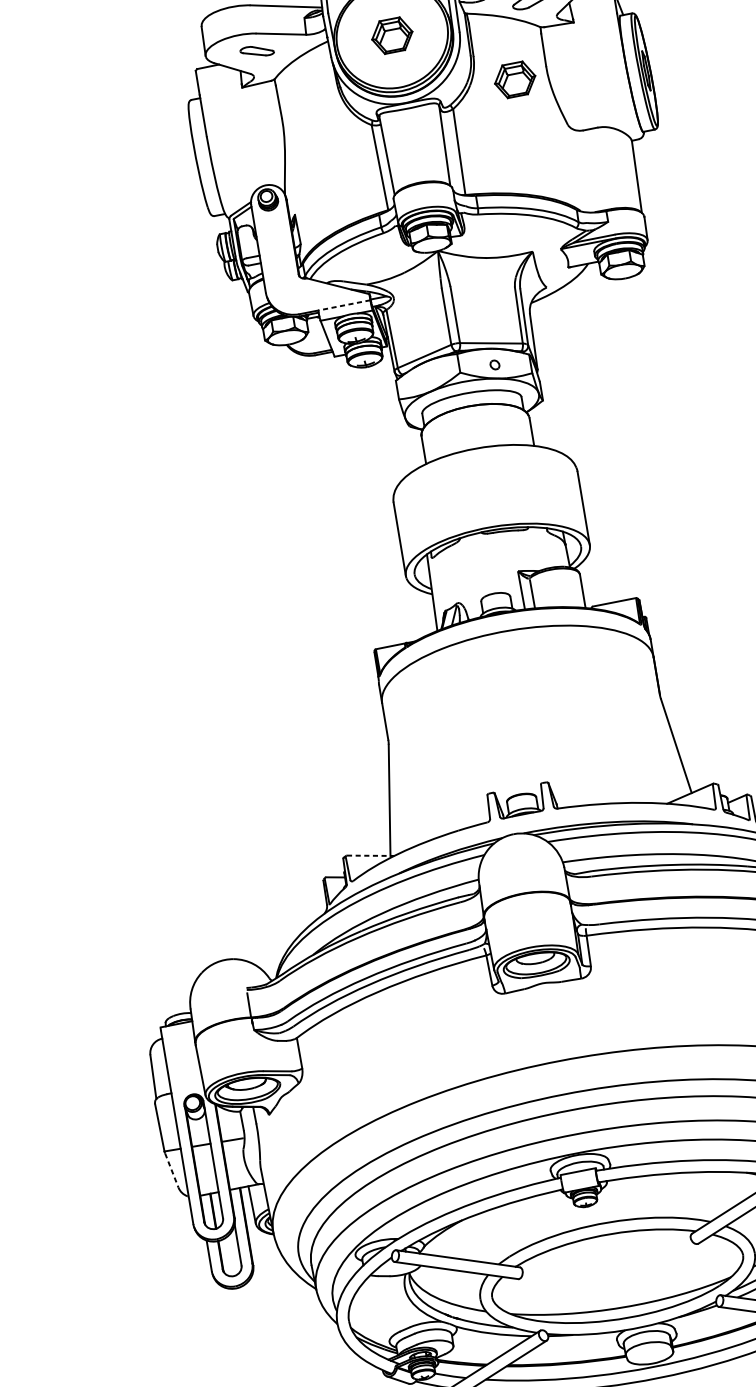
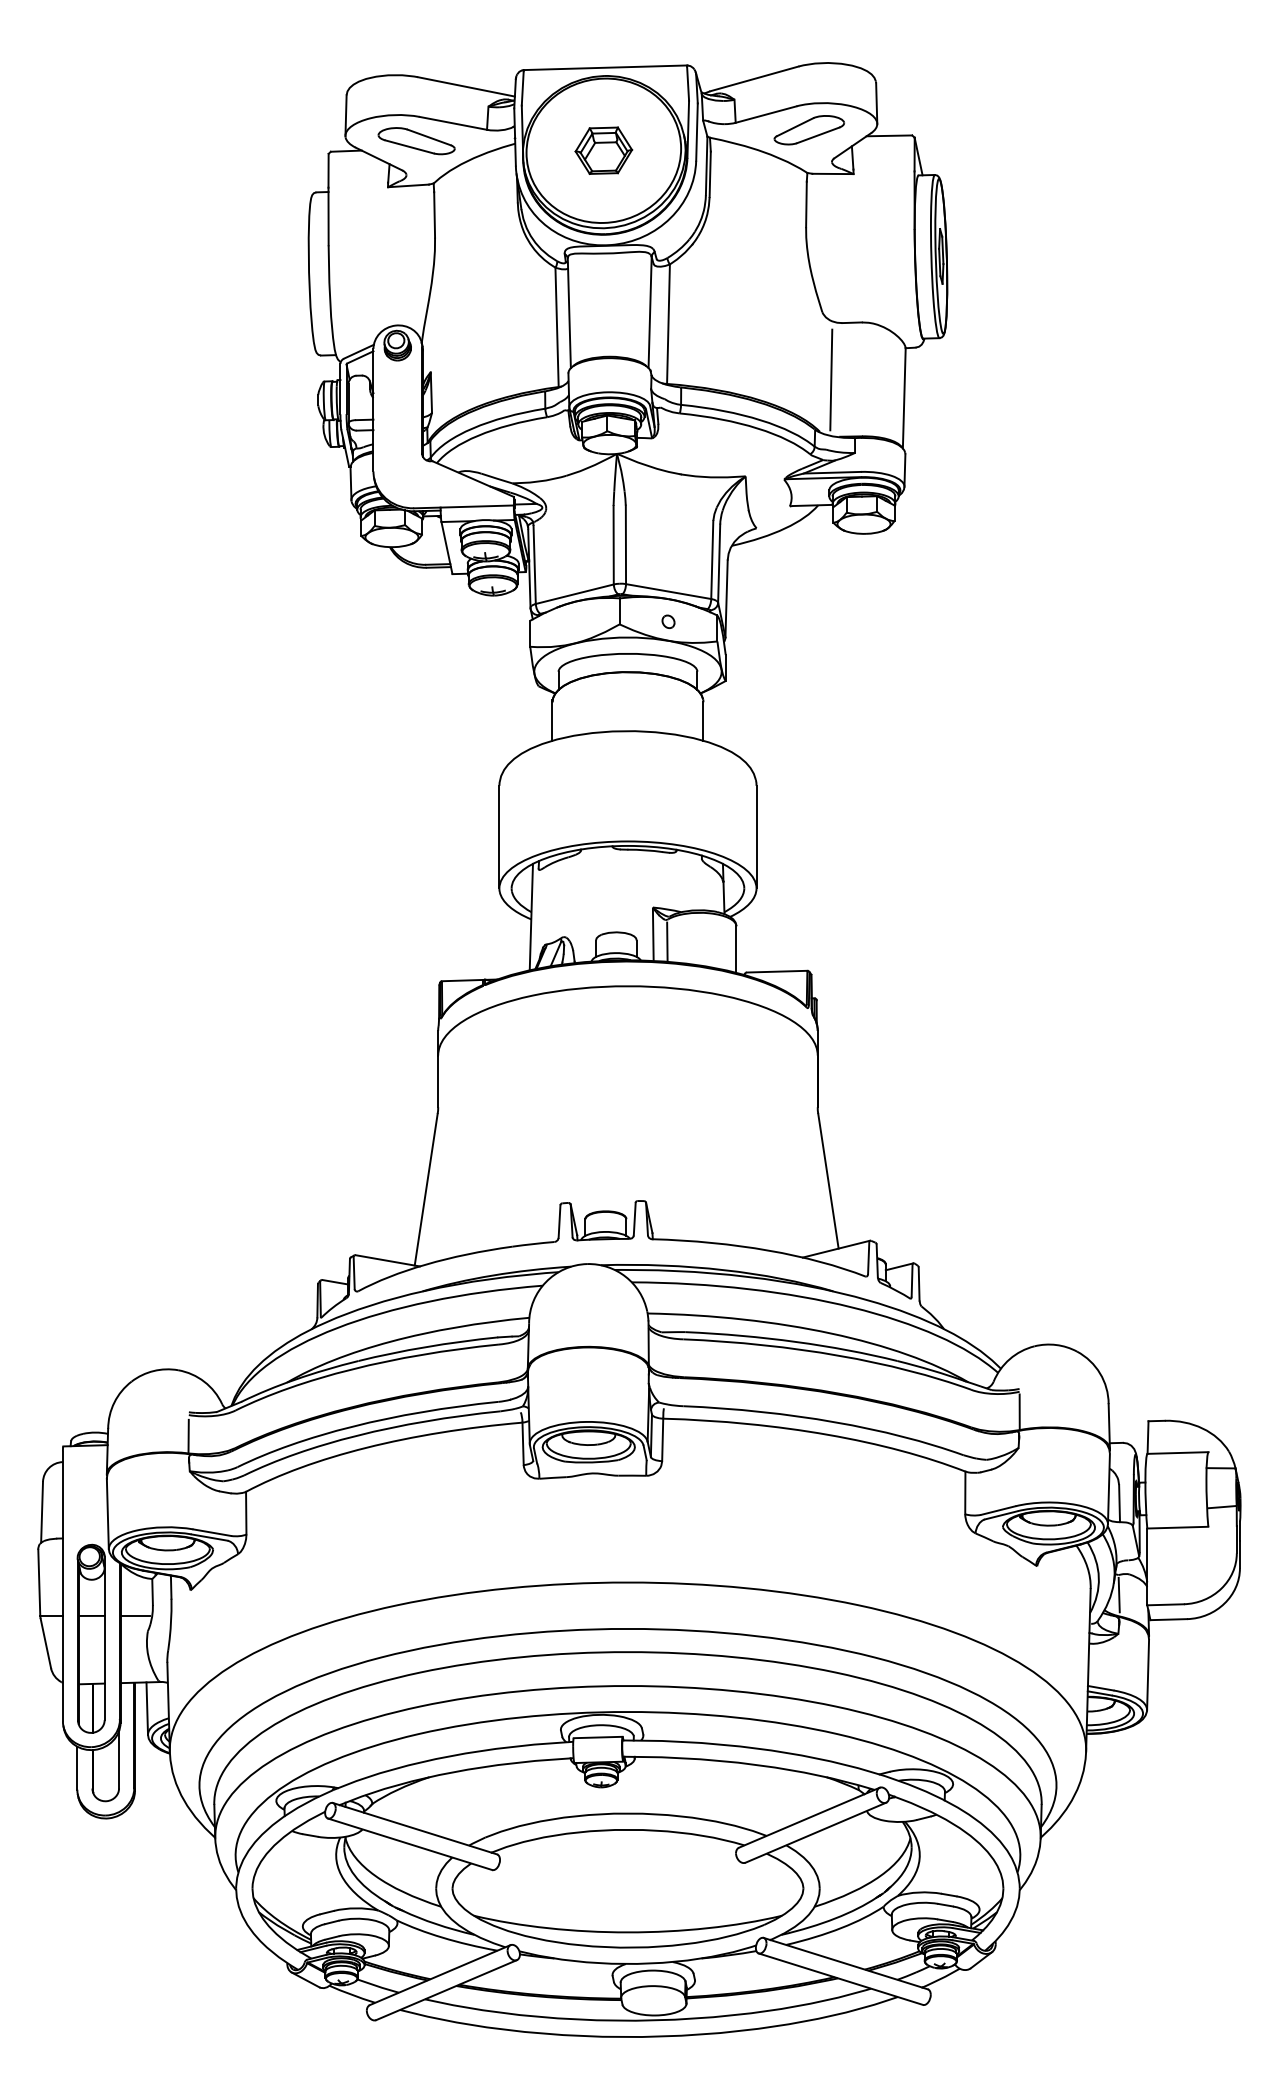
part: (257, 51) -> (416, 141), size x1.67
part: (514, 79) -> (760, 238), removed
line: (582, 172) -> (831, 379), added
line: (344, 305) -> (477, 506), dashed -> solid
line: (370, 855) -> (387, 1260), dashed -> solid
line: (171, 1171) -> (45, 1644), dashed -> solid

